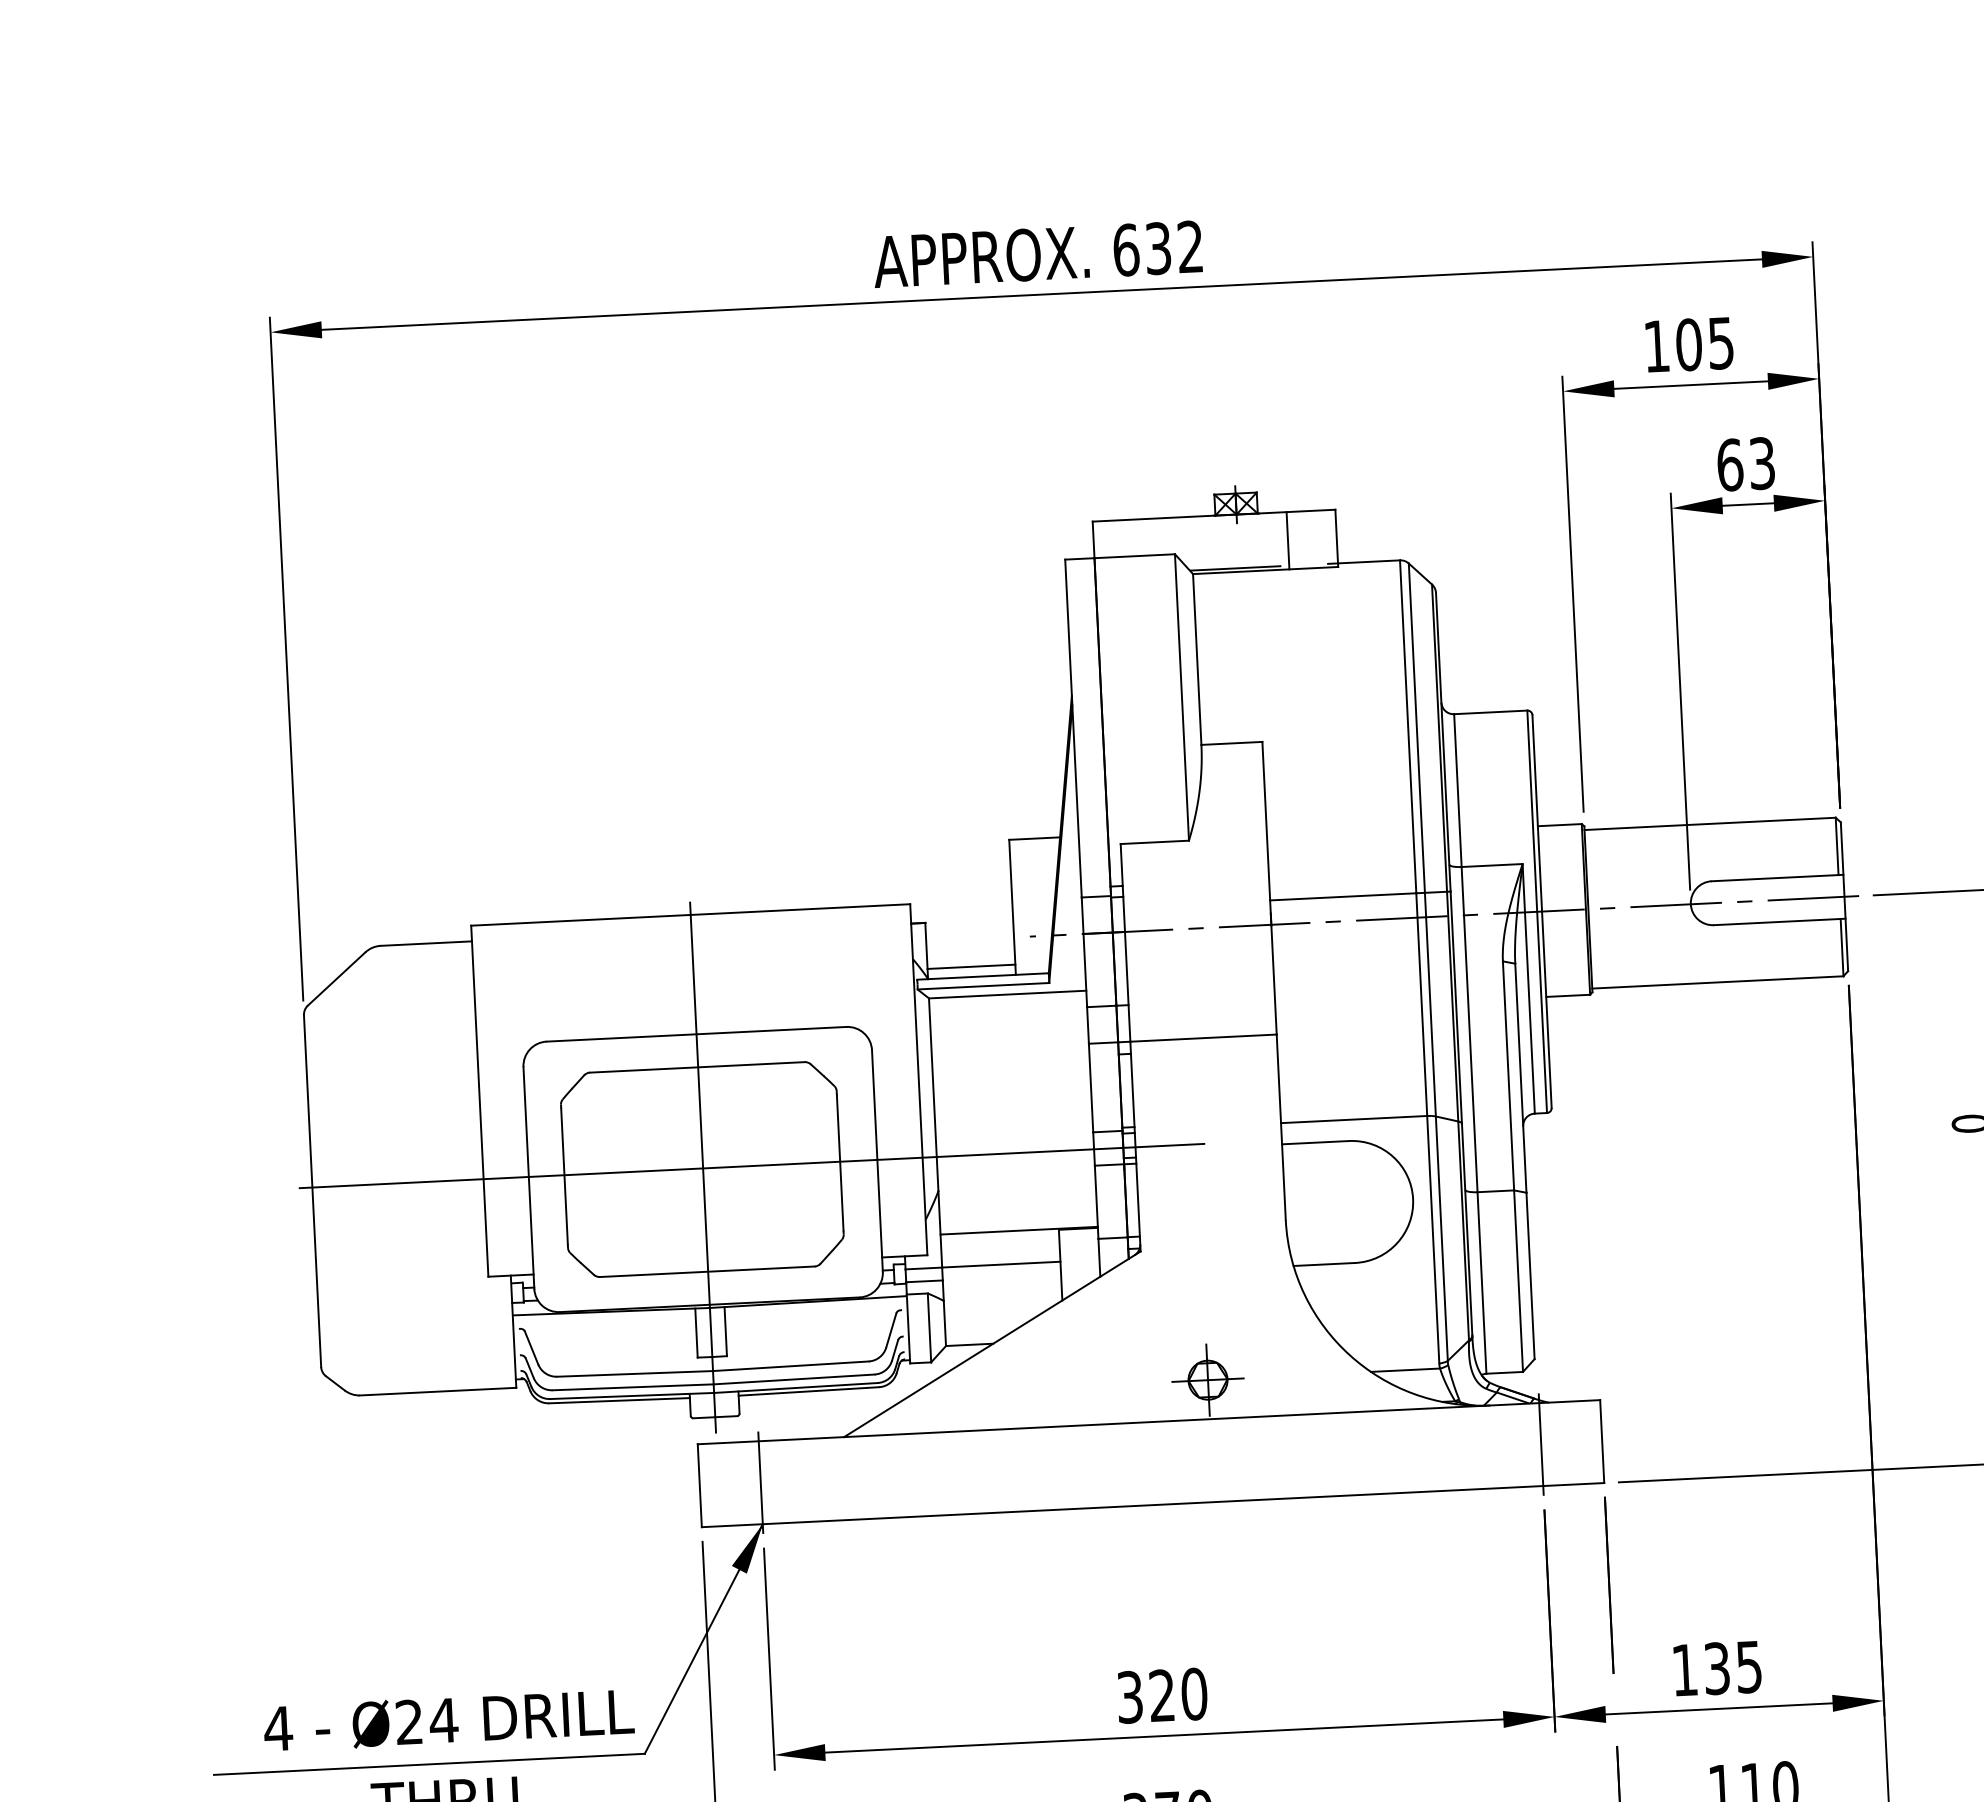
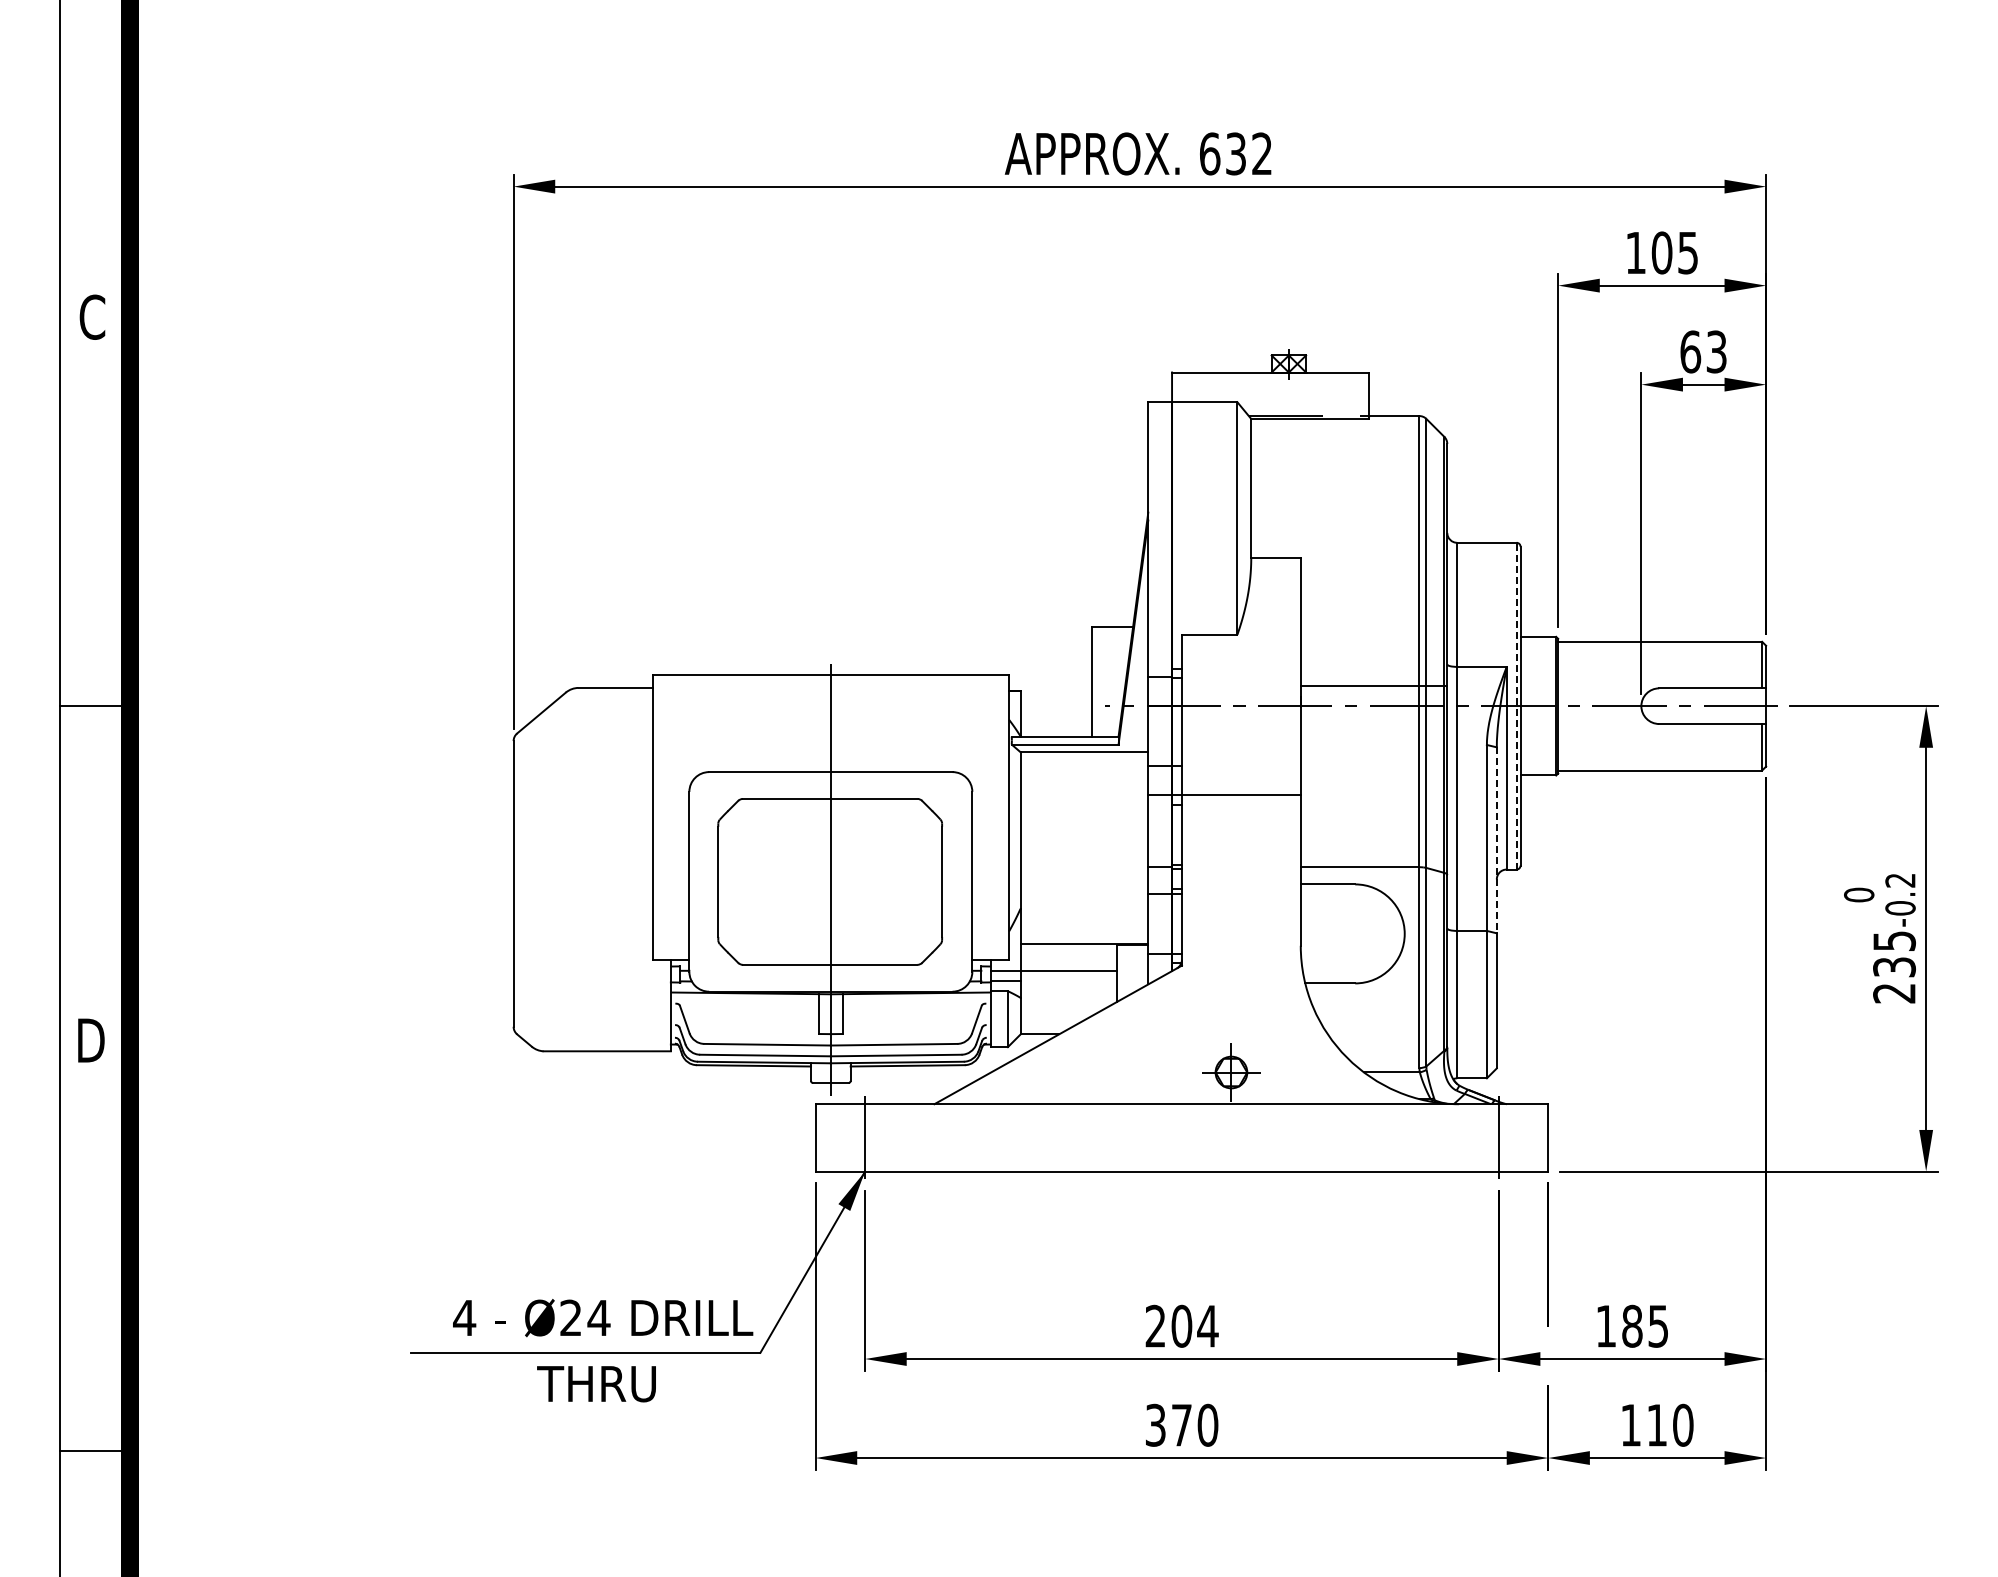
line: (1288, 540) -> (1329, 395), removed
line: (1536, 910) -> (1516, 705), solid -> dashed
line: (970, 967) -> (1055, 728), removed
line: (1520, 1078) -> (1496, 840), solid -> dashed
line: (751, 1166) -> (870, 881), removed
text: (1717, 1667) -> (1632, 1325), 135 -> 185
text: (1161, 1694) -> (1181, 1325), 320 -> 204

